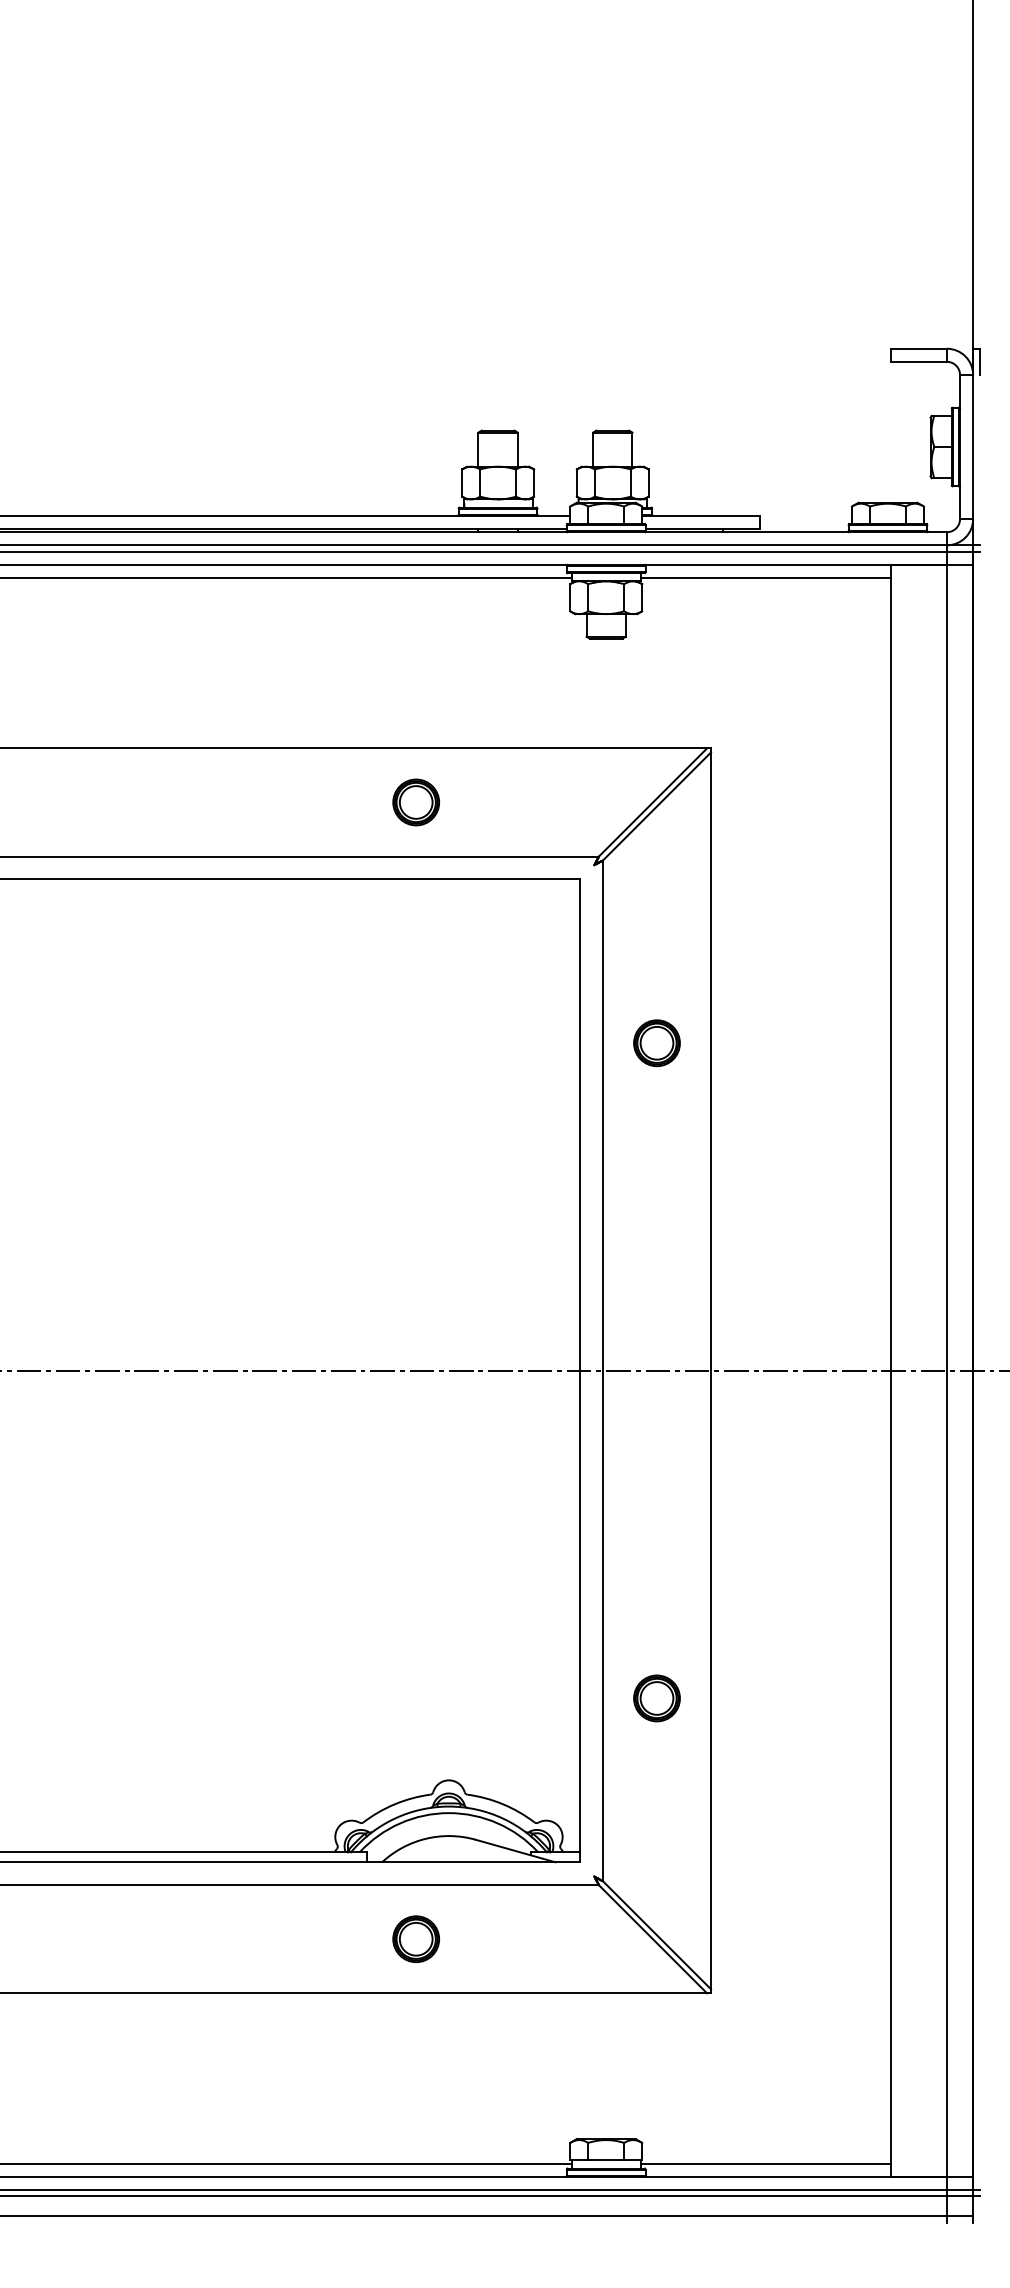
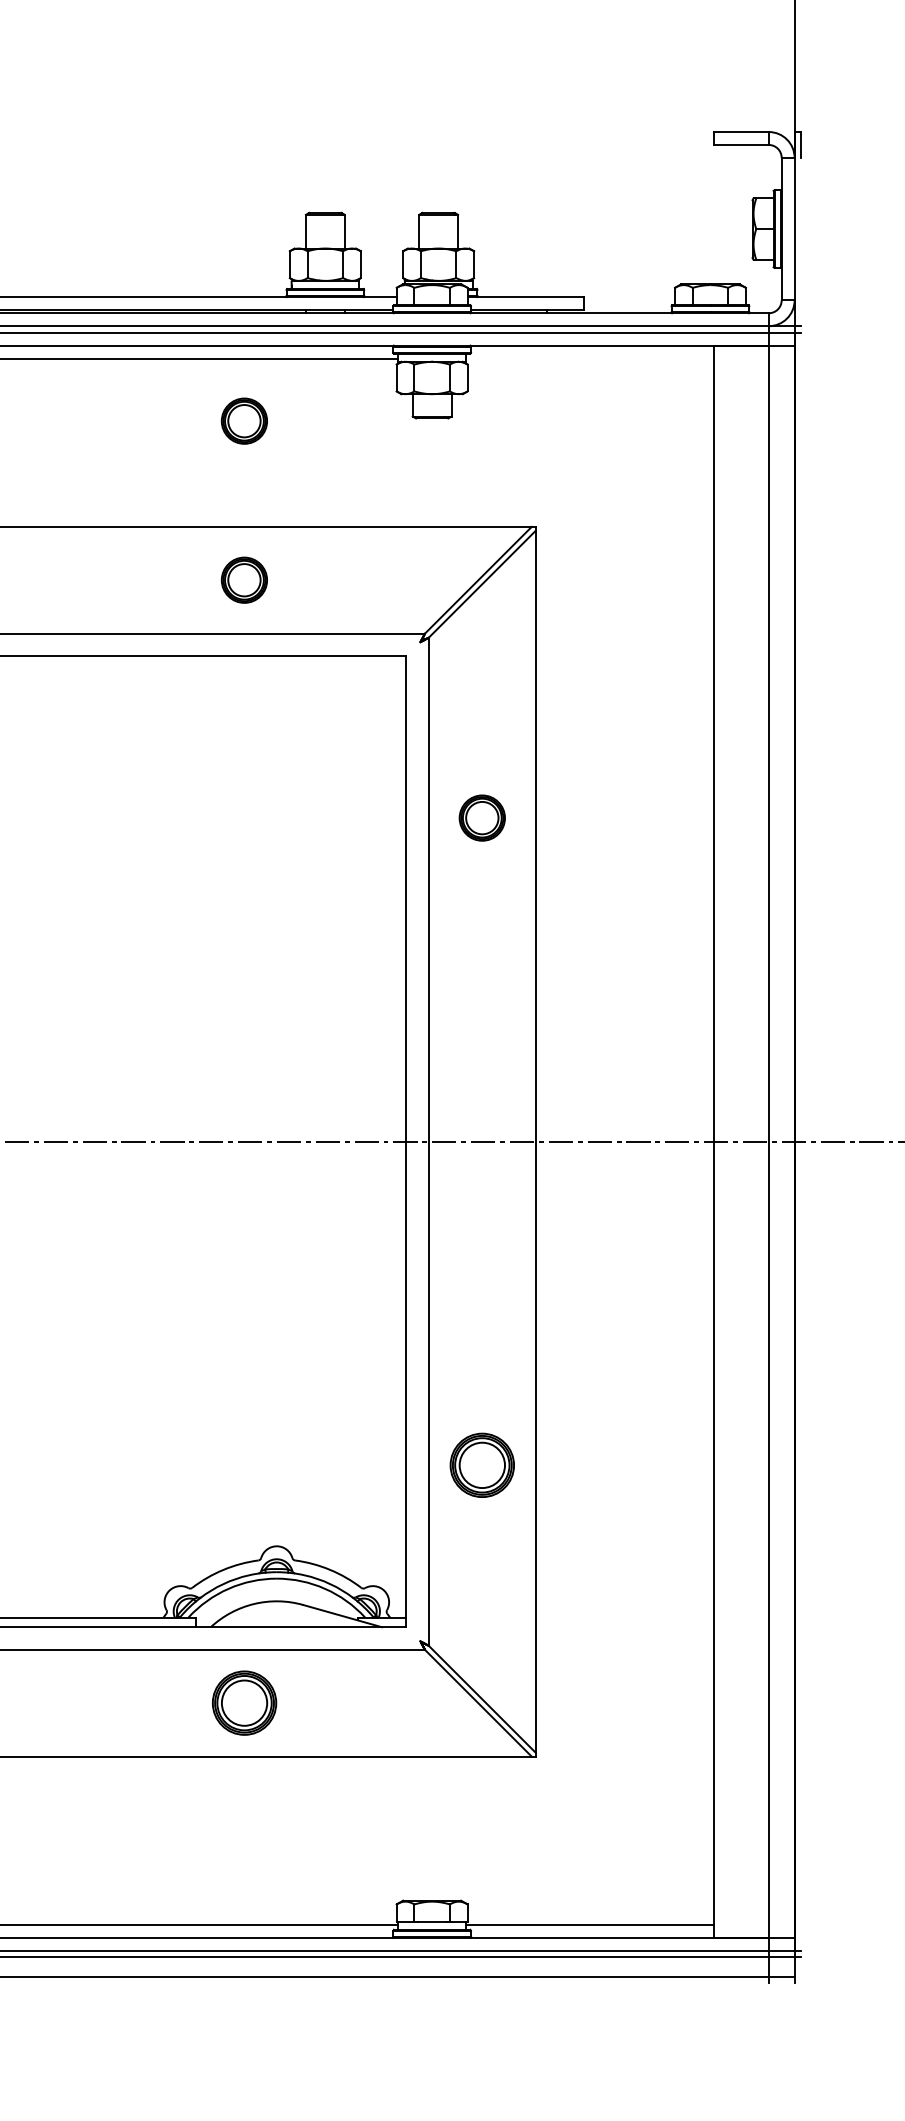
line: (765, 578) -> (589, 358), removed
part: (415, 641) -> (243, 421), added
part: (656, 1698) -> (481, 1465), size x1.4
part: (415, 1939) -> (243, 1703), size x1.4

